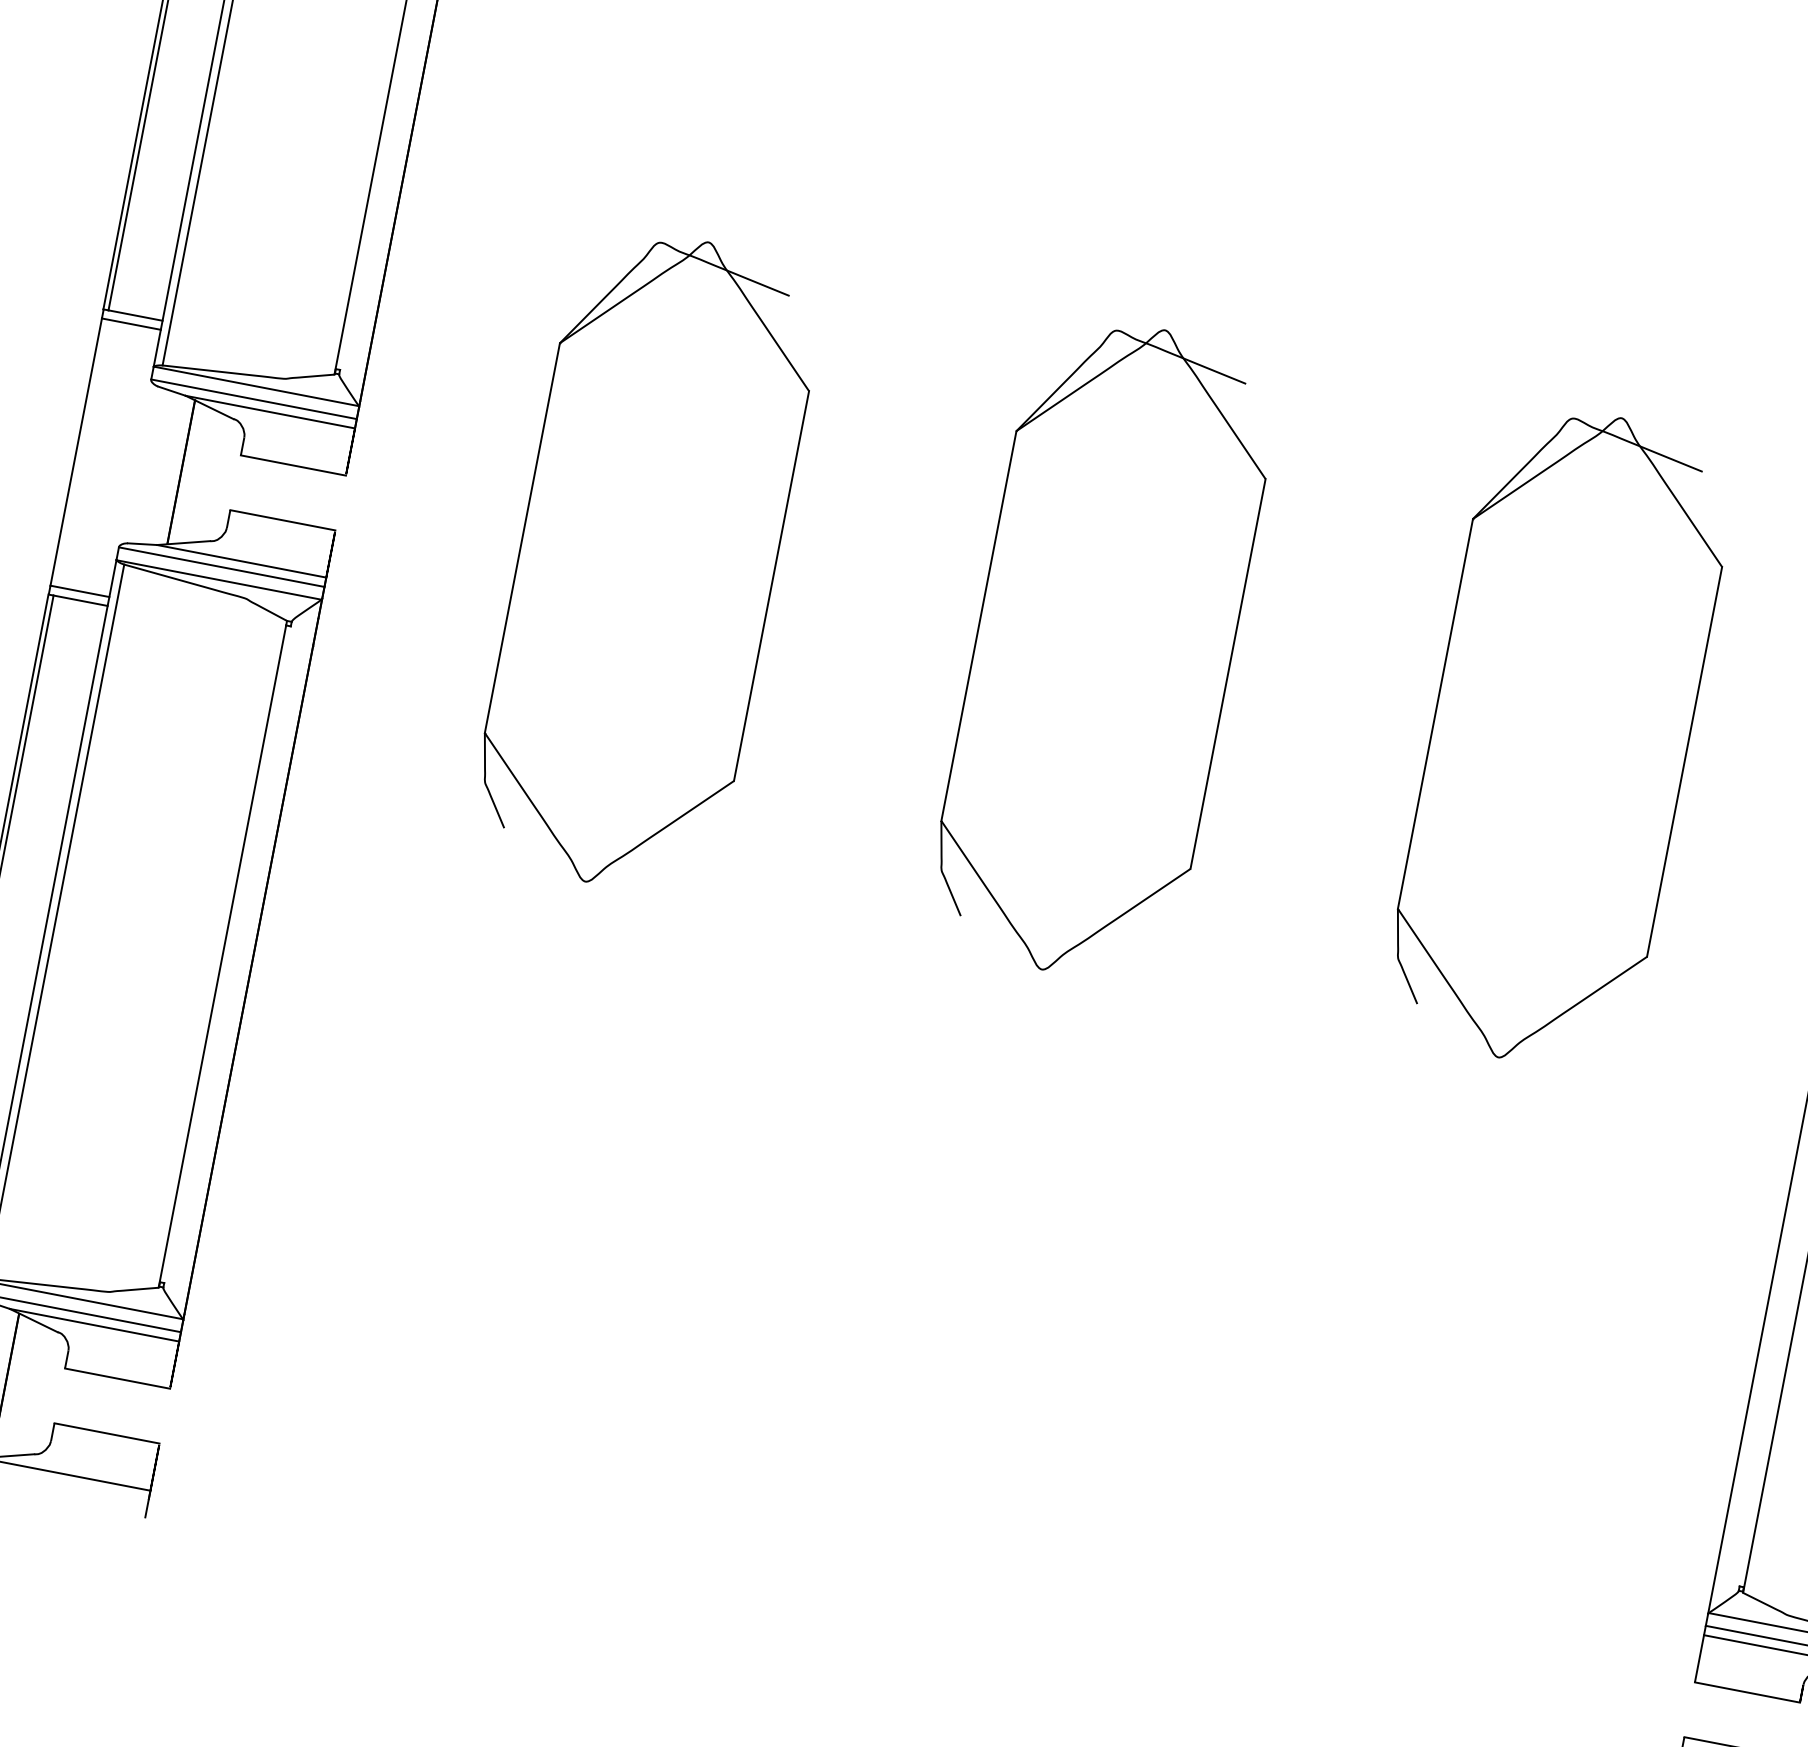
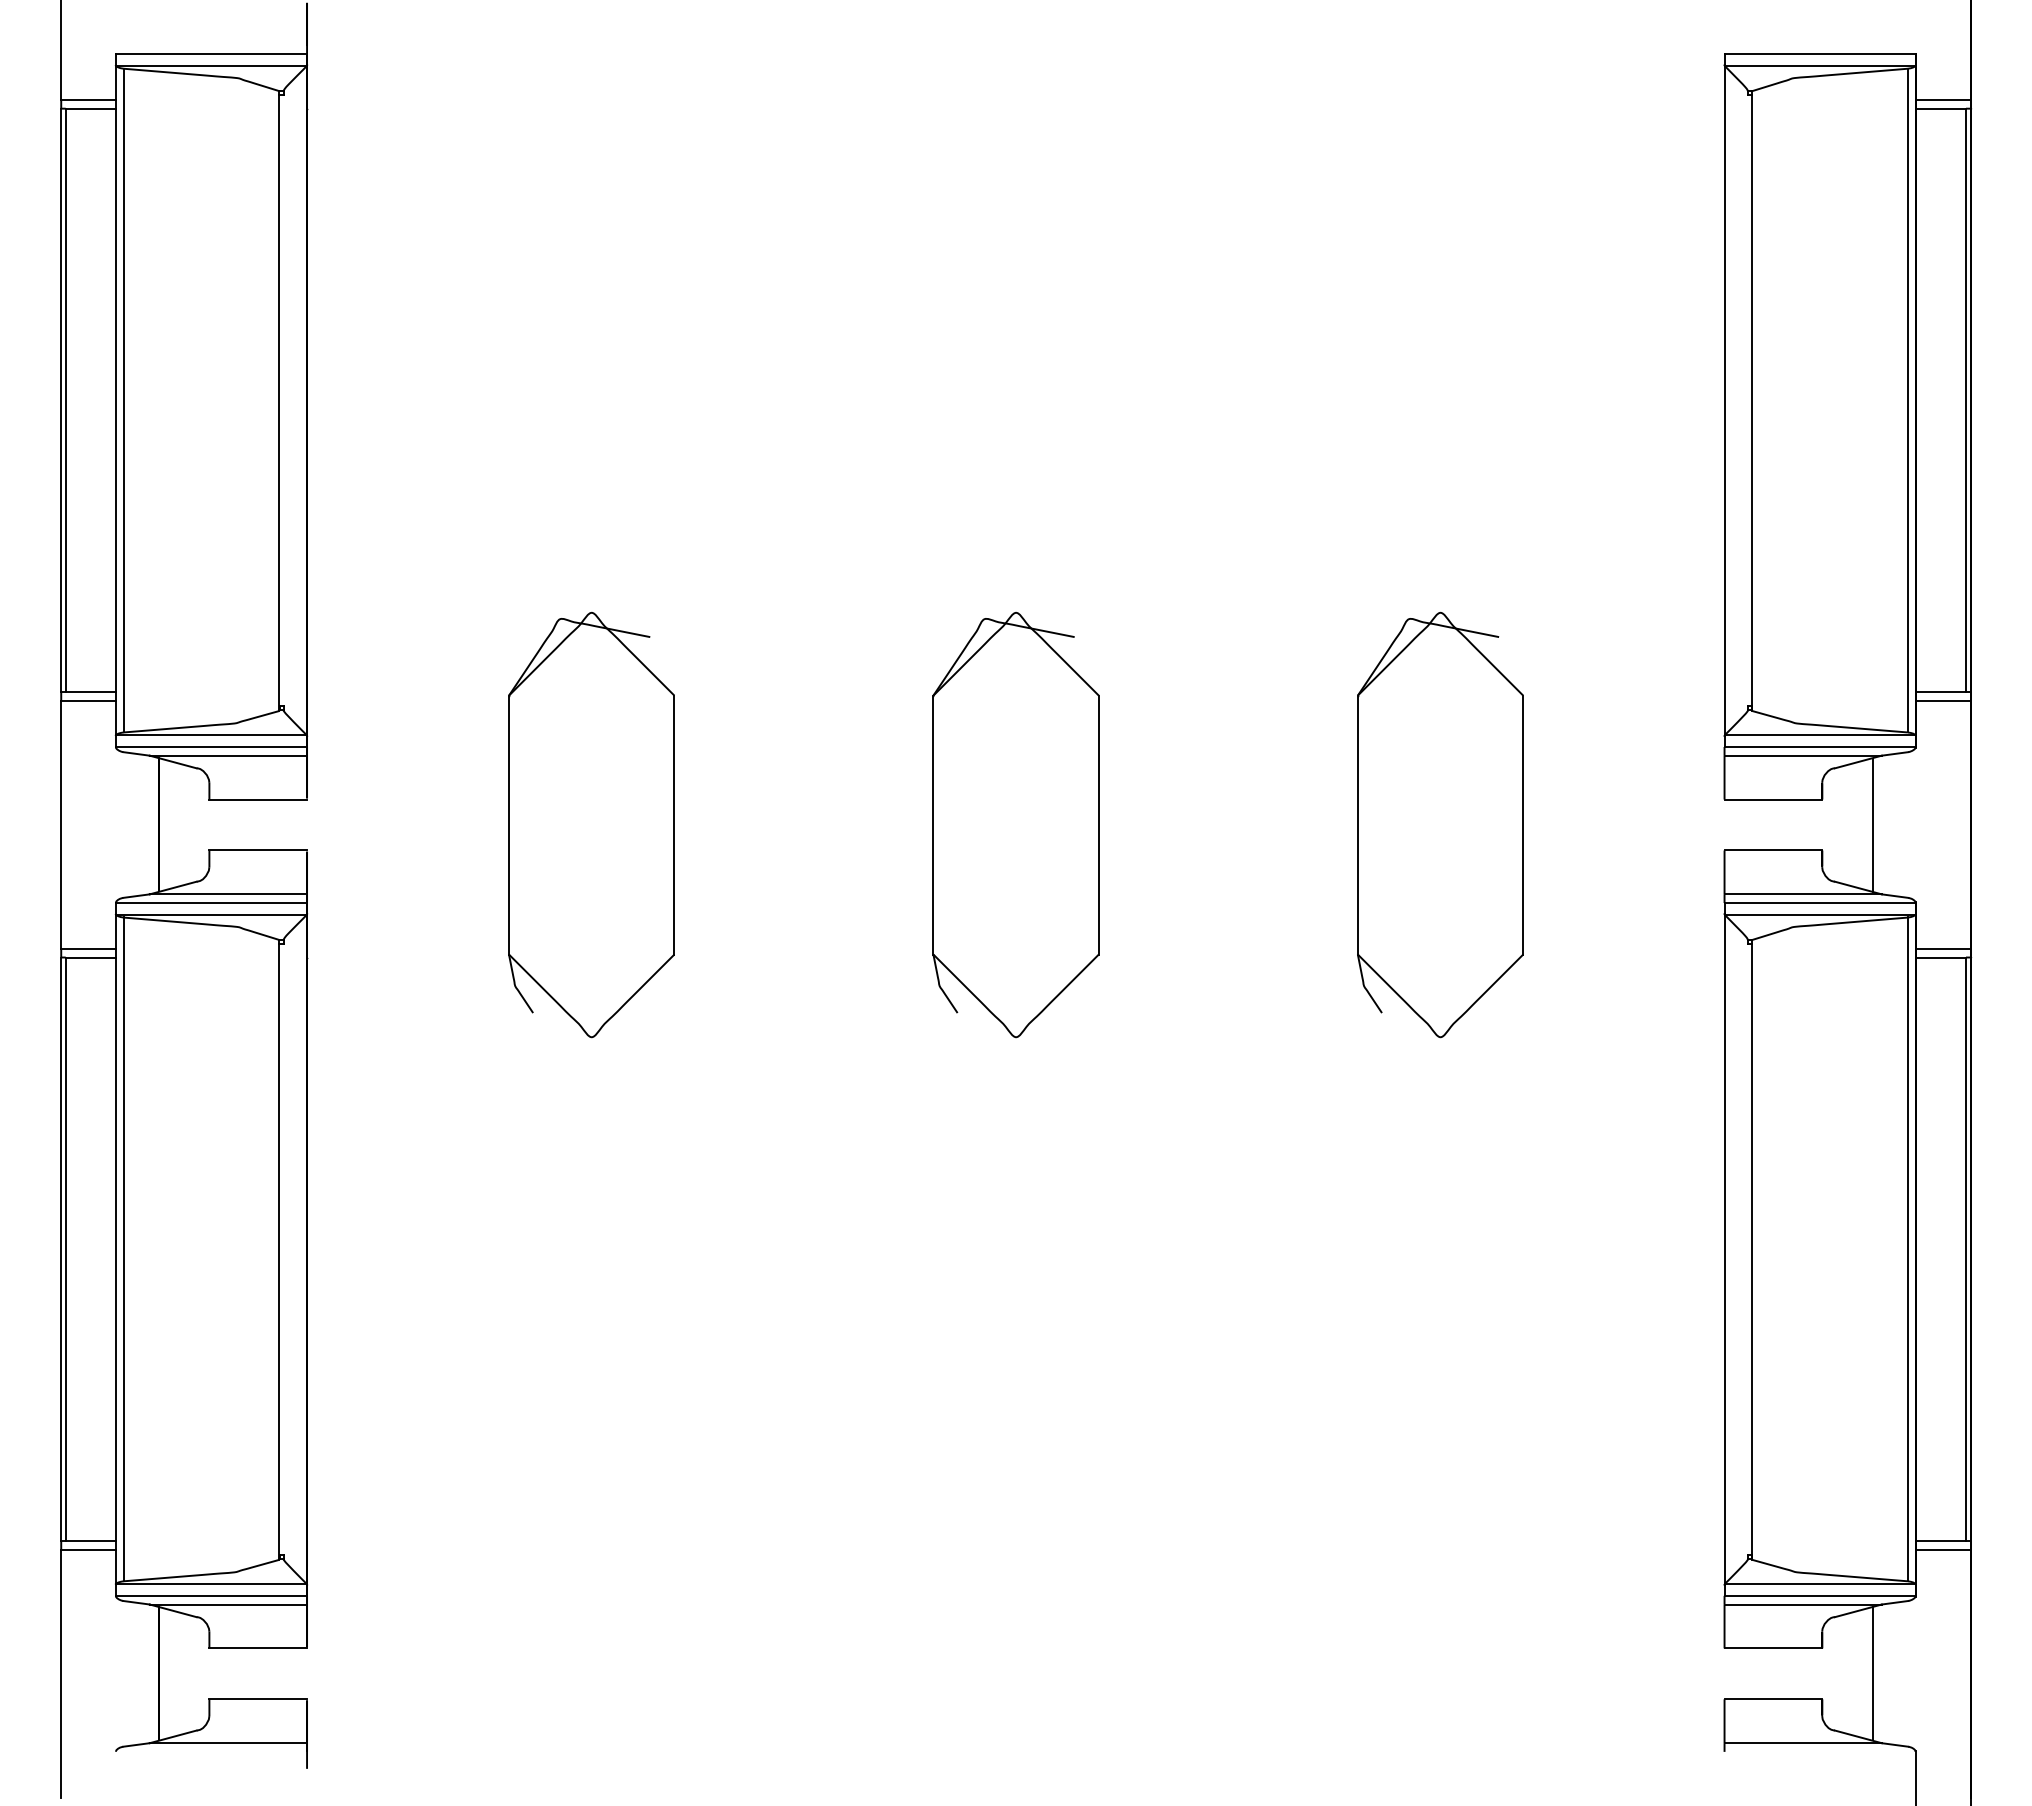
part: (646, 561) -> (591, 824), size x0.71
part: (1102, 649) -> (1015, 824), size x0.71
part: (1560, 737) -> (1440, 824), size x0.71

